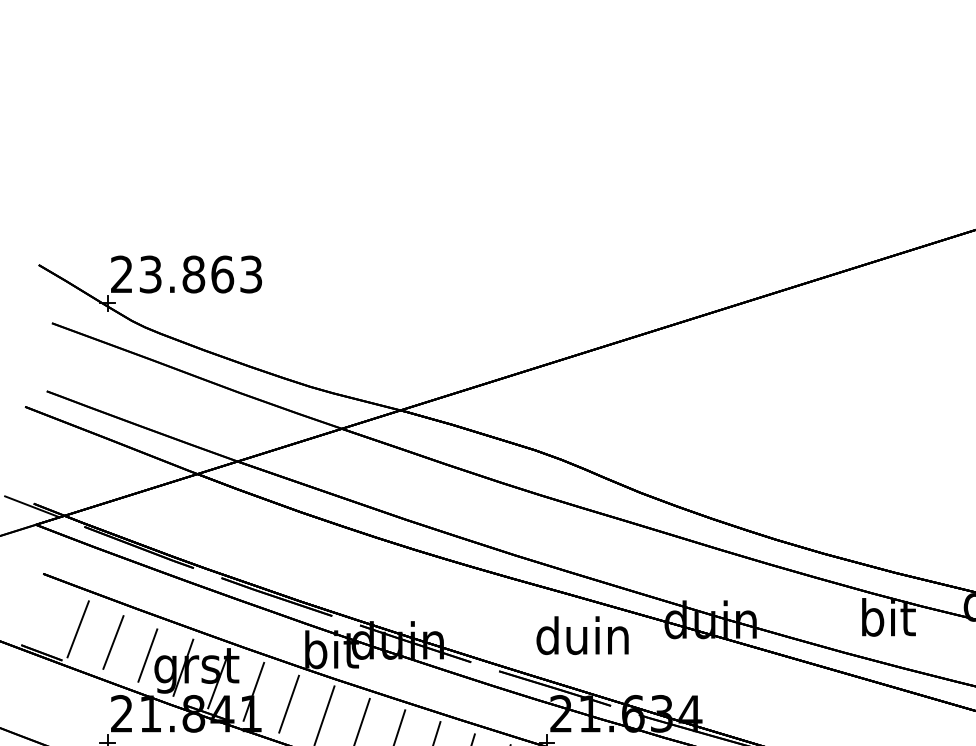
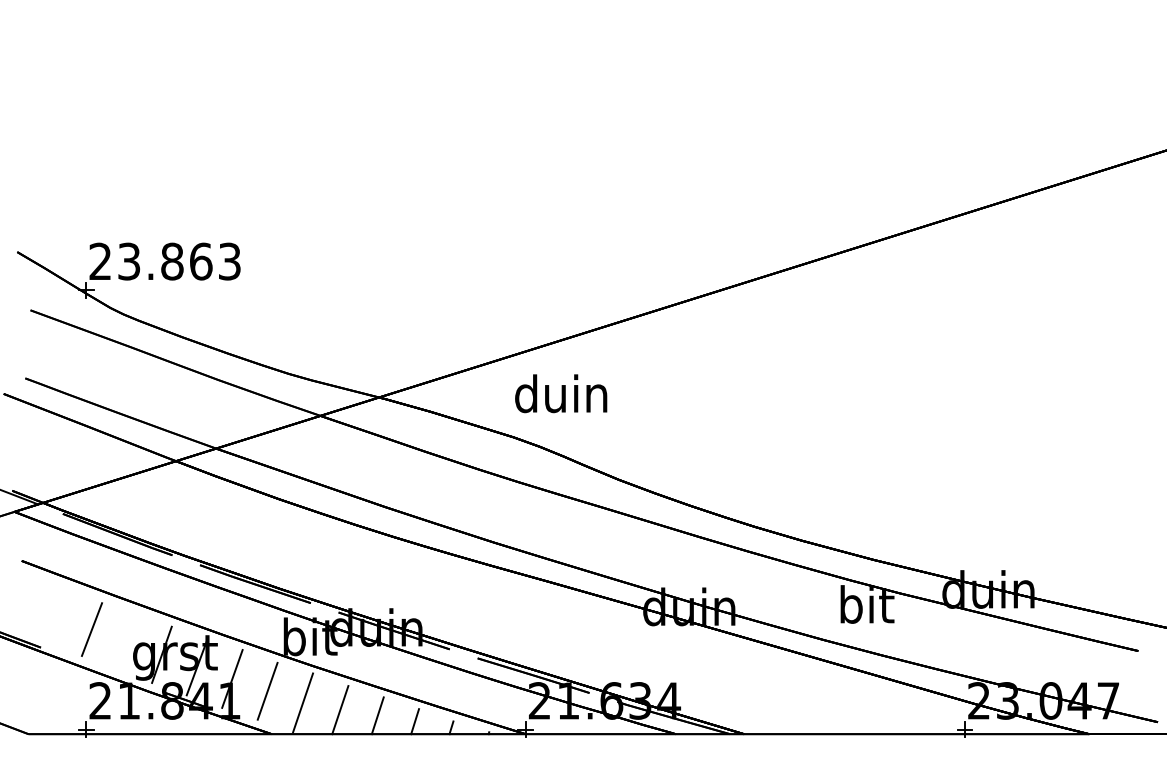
line: (77, 629) -> (56, 616), removed
text: (582, 635) -> (561, 393), moved
line: (147, 655) -> (126, 642), removed

